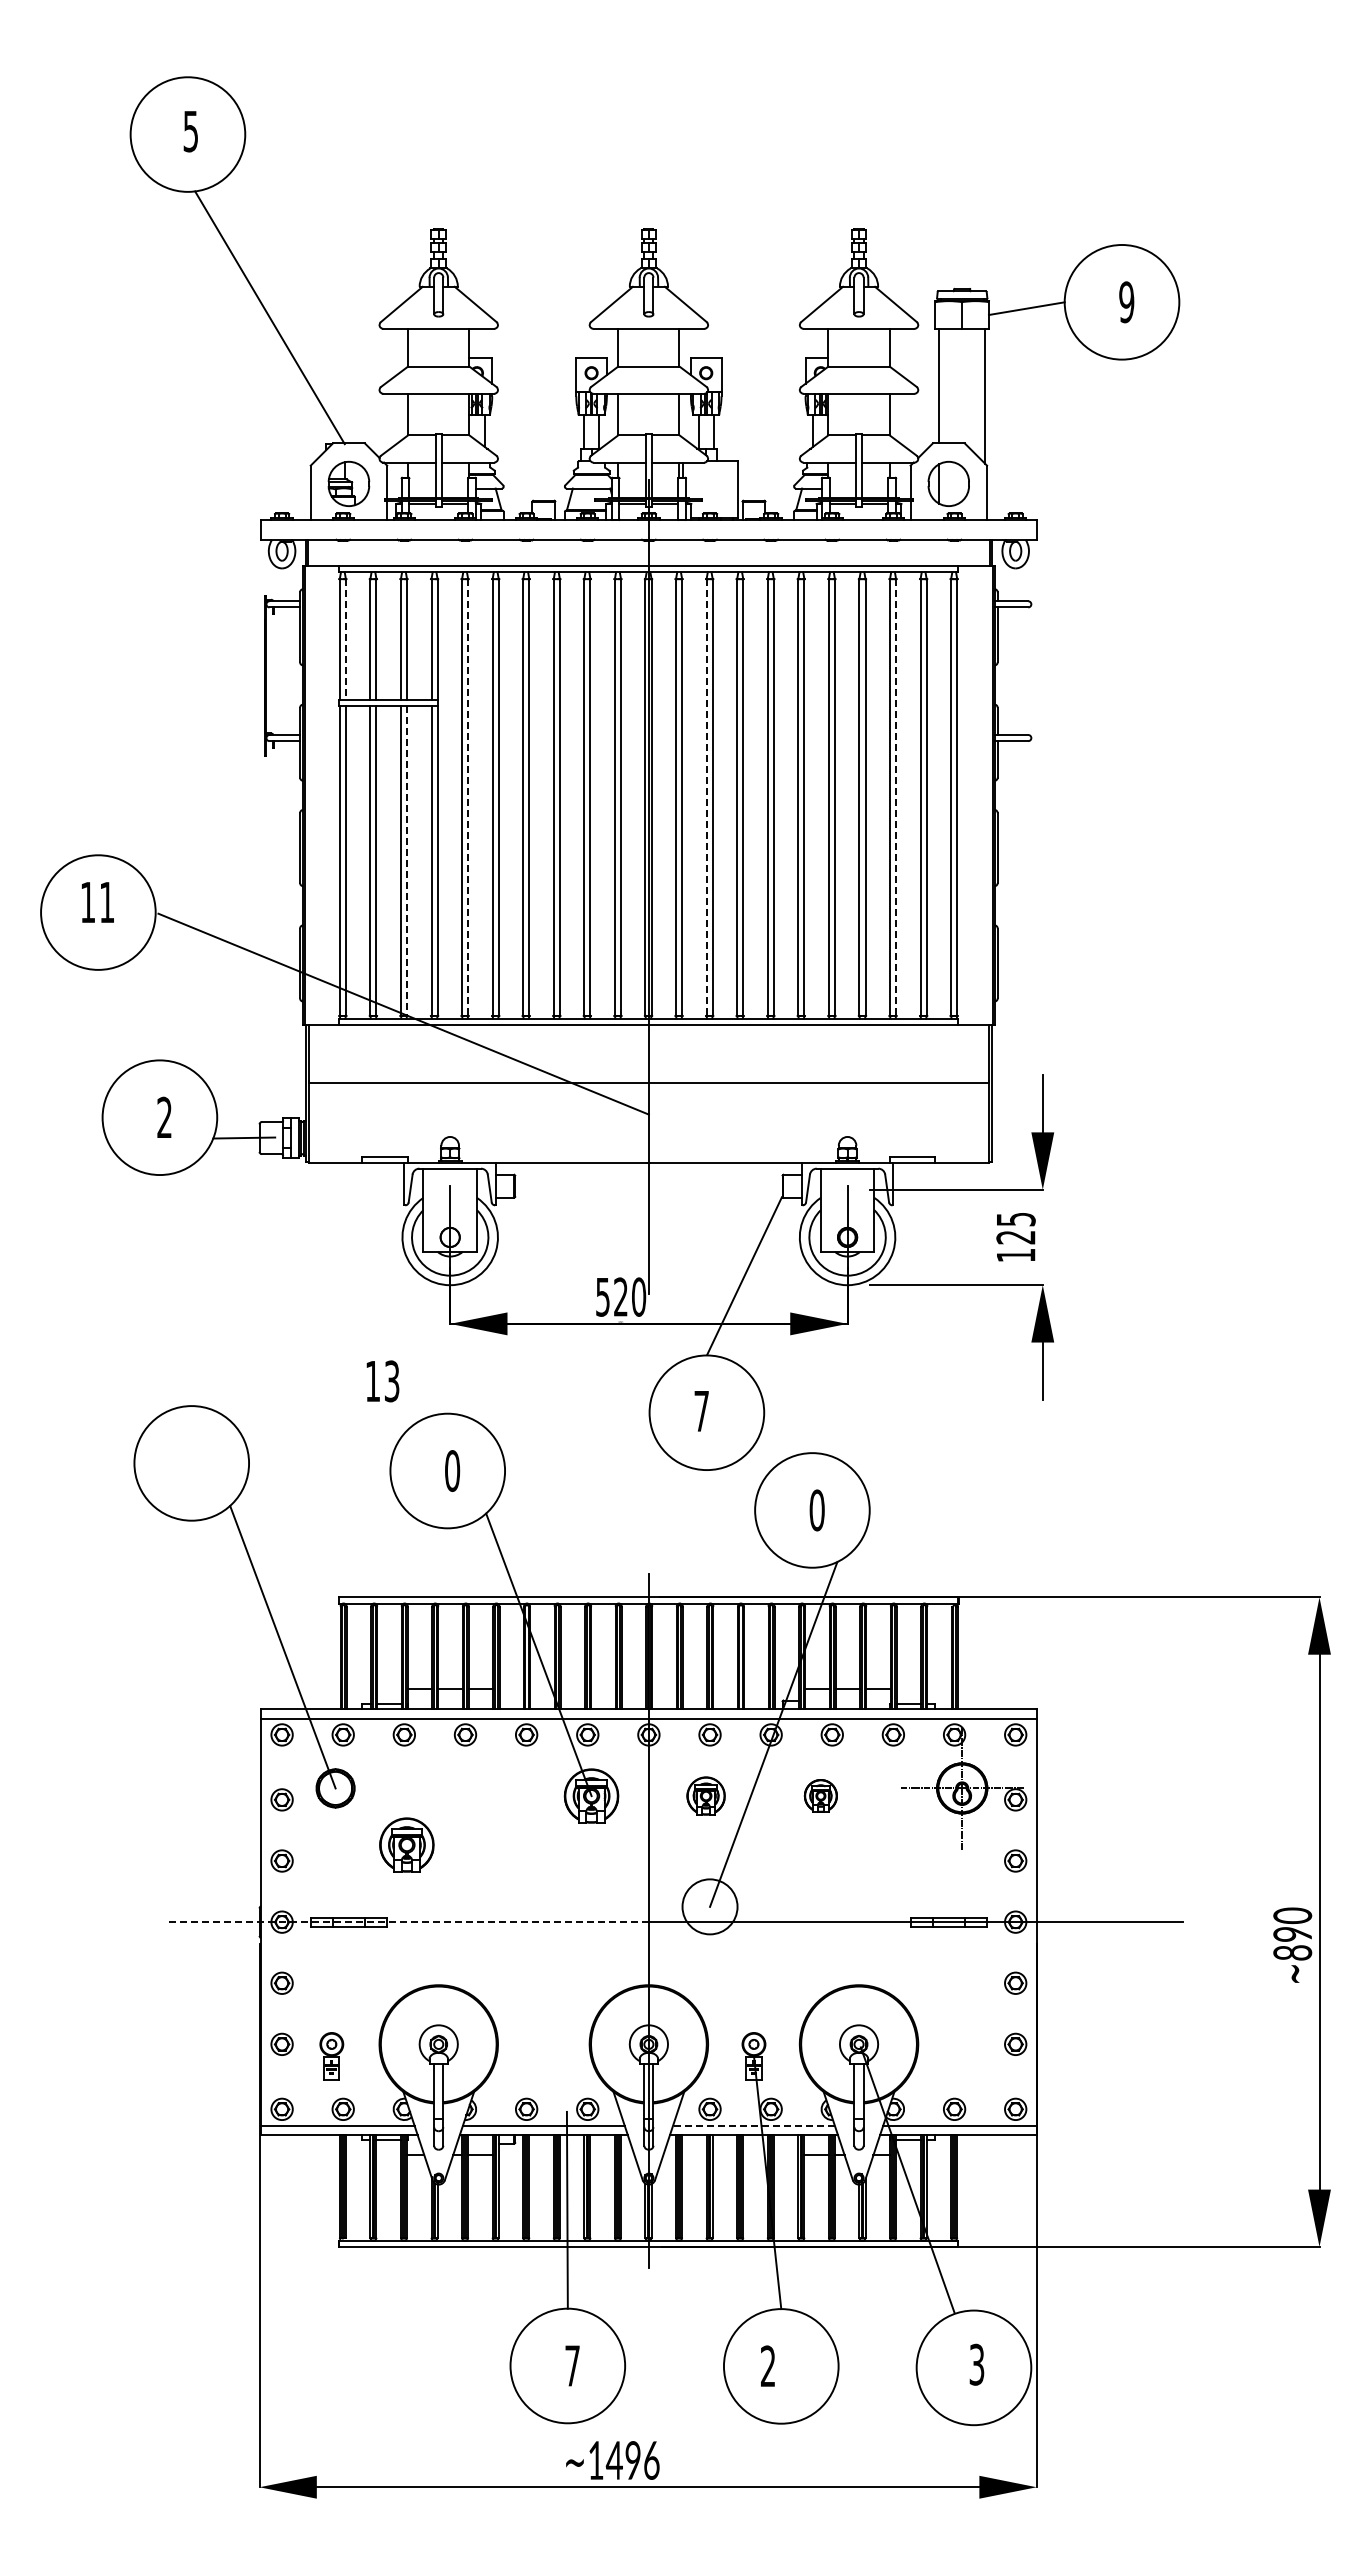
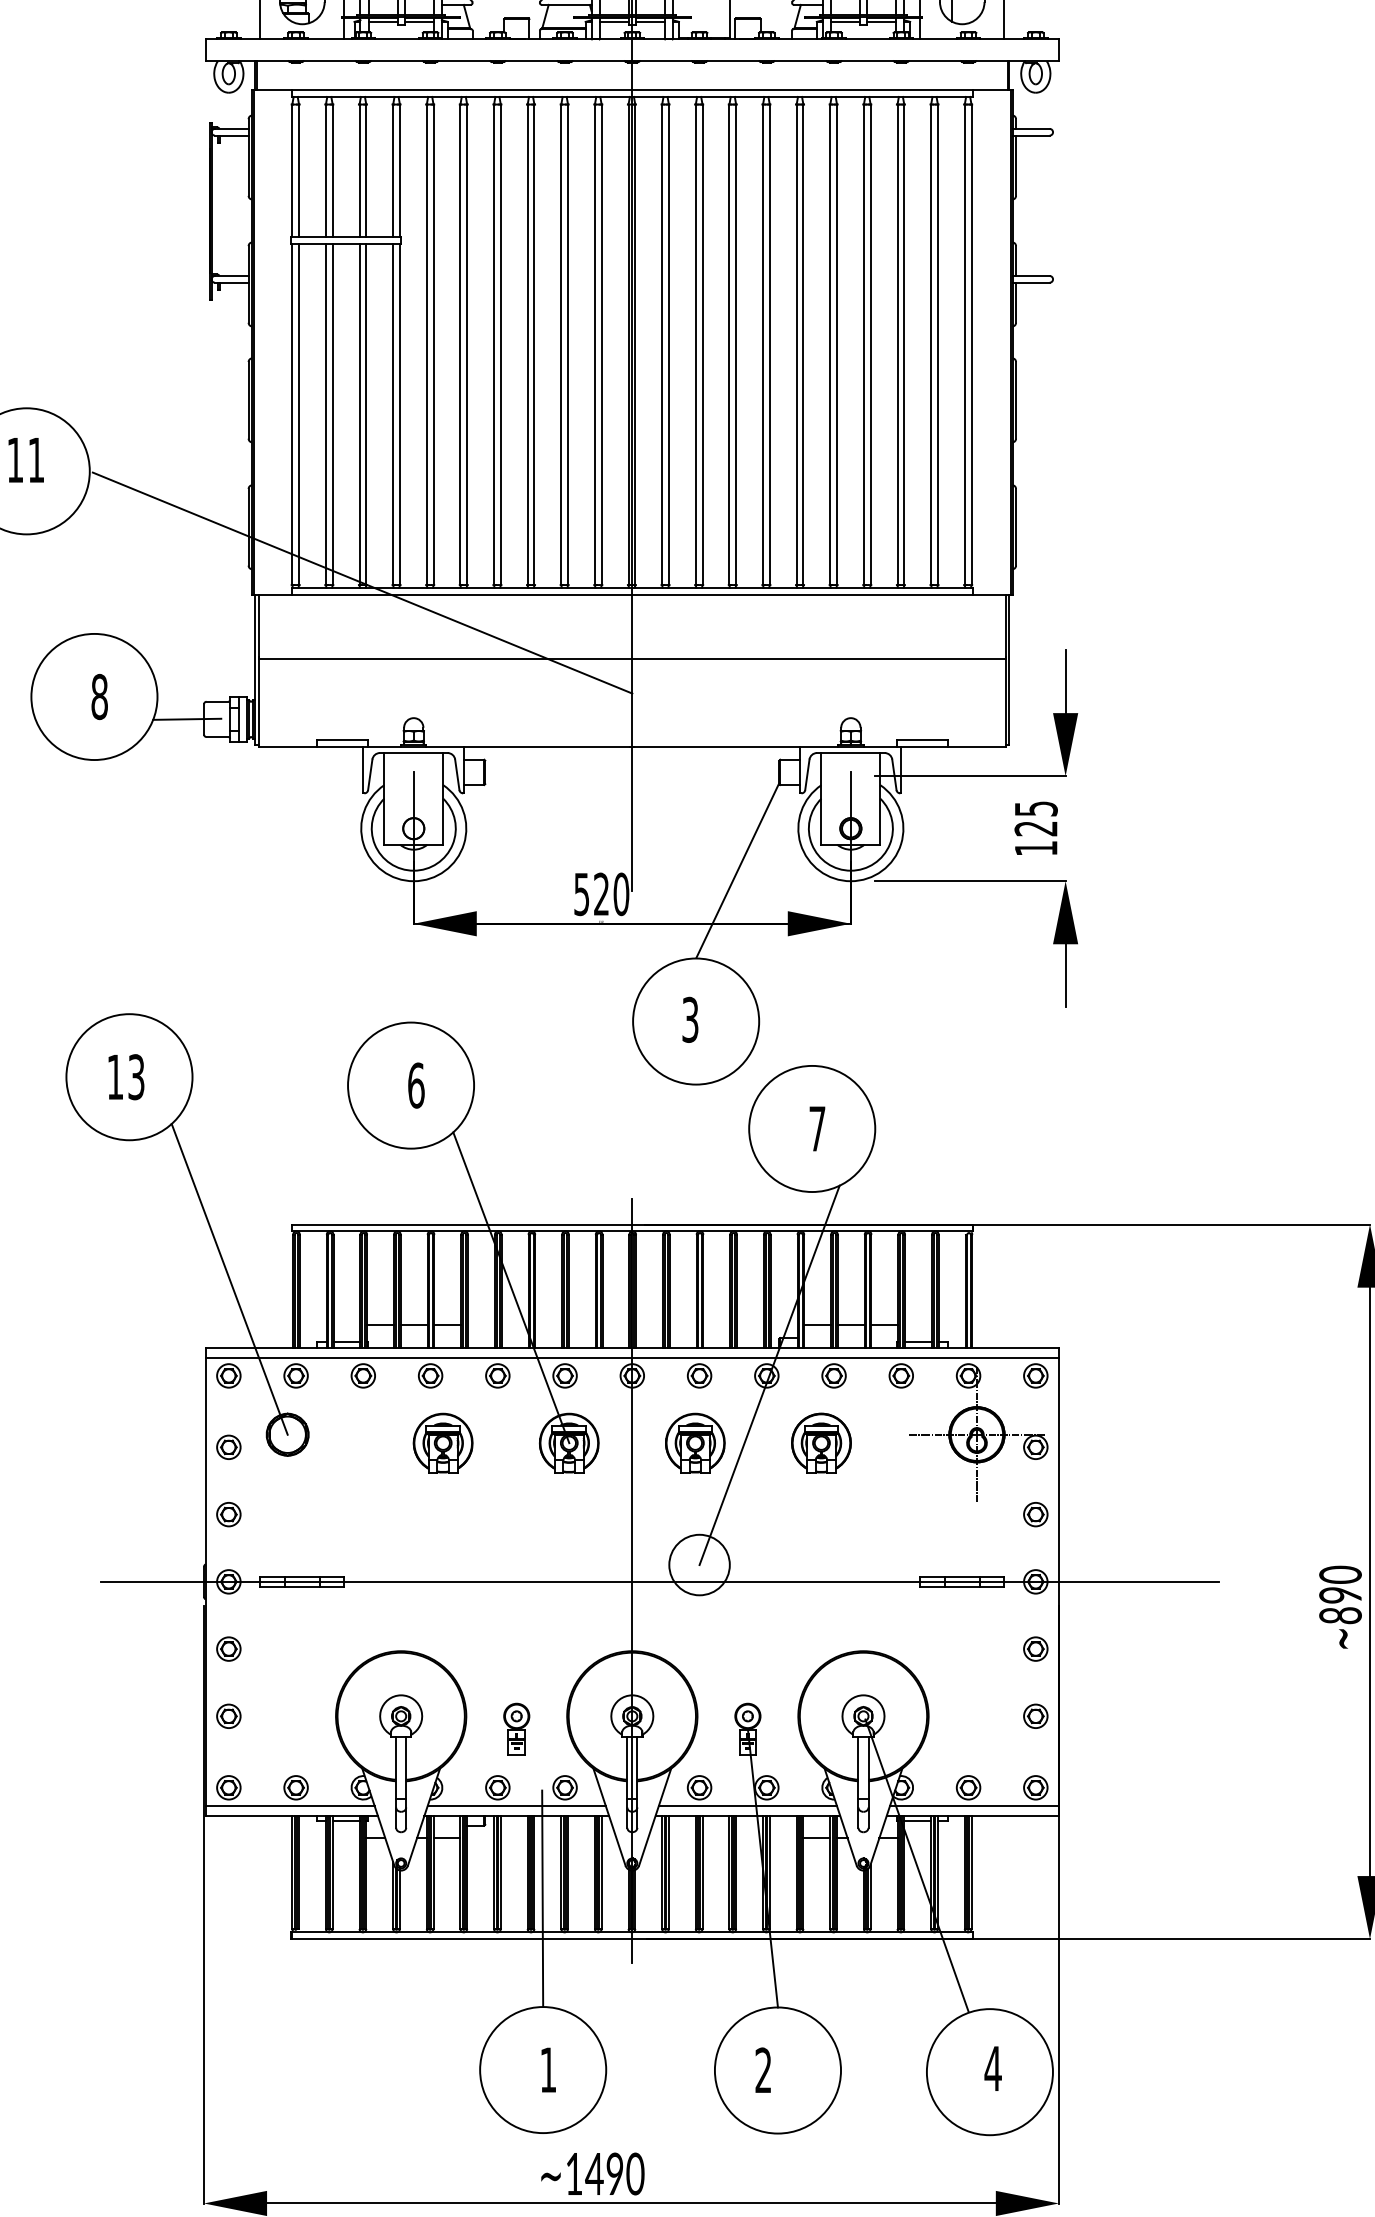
line: (345, 640) -> (298, 172), dashed -> solid
line: (468, 798) -> (433, 345), dashed -> solid
line: (706, 798) -> (695, 345), dashed -> solid
line: (896, 798) -> (904, 345), dashed -> solid
line: (407, 860) -> (366, 414), dashed -> solid
text: (164, 1117) -> (99, 696), 2 -> 8
text: (382, 1381) -> (125, 1077), moved
text: (701, 1411) -> (690, 1020), 7 -> 3
text: (452, 1470) -> (416, 1085), 0 -> 6
text: (816, 1510) -> (816, 1129), 0 -> 7
part: (705, 1795) -> (694, 1442), size x1.43
part: (820, 1795) -> (821, 1442), size x1.67
part: (406, 1844) -> (442, 1442), moved
line: (406, 1922) -> (365, 1582), dashed -> solid
part: (331, 2056) -> (516, 1729), moved
line: (753, 2125) -> (747, 1805), dashed -> solid
text: (976, 2364) -> (992, 2068), 3 -> 4
text: (572, 2365) -> (548, 2069), 7 -> 1
text: (651, 2460) -> (635, 2174), 1496 -> 1490

